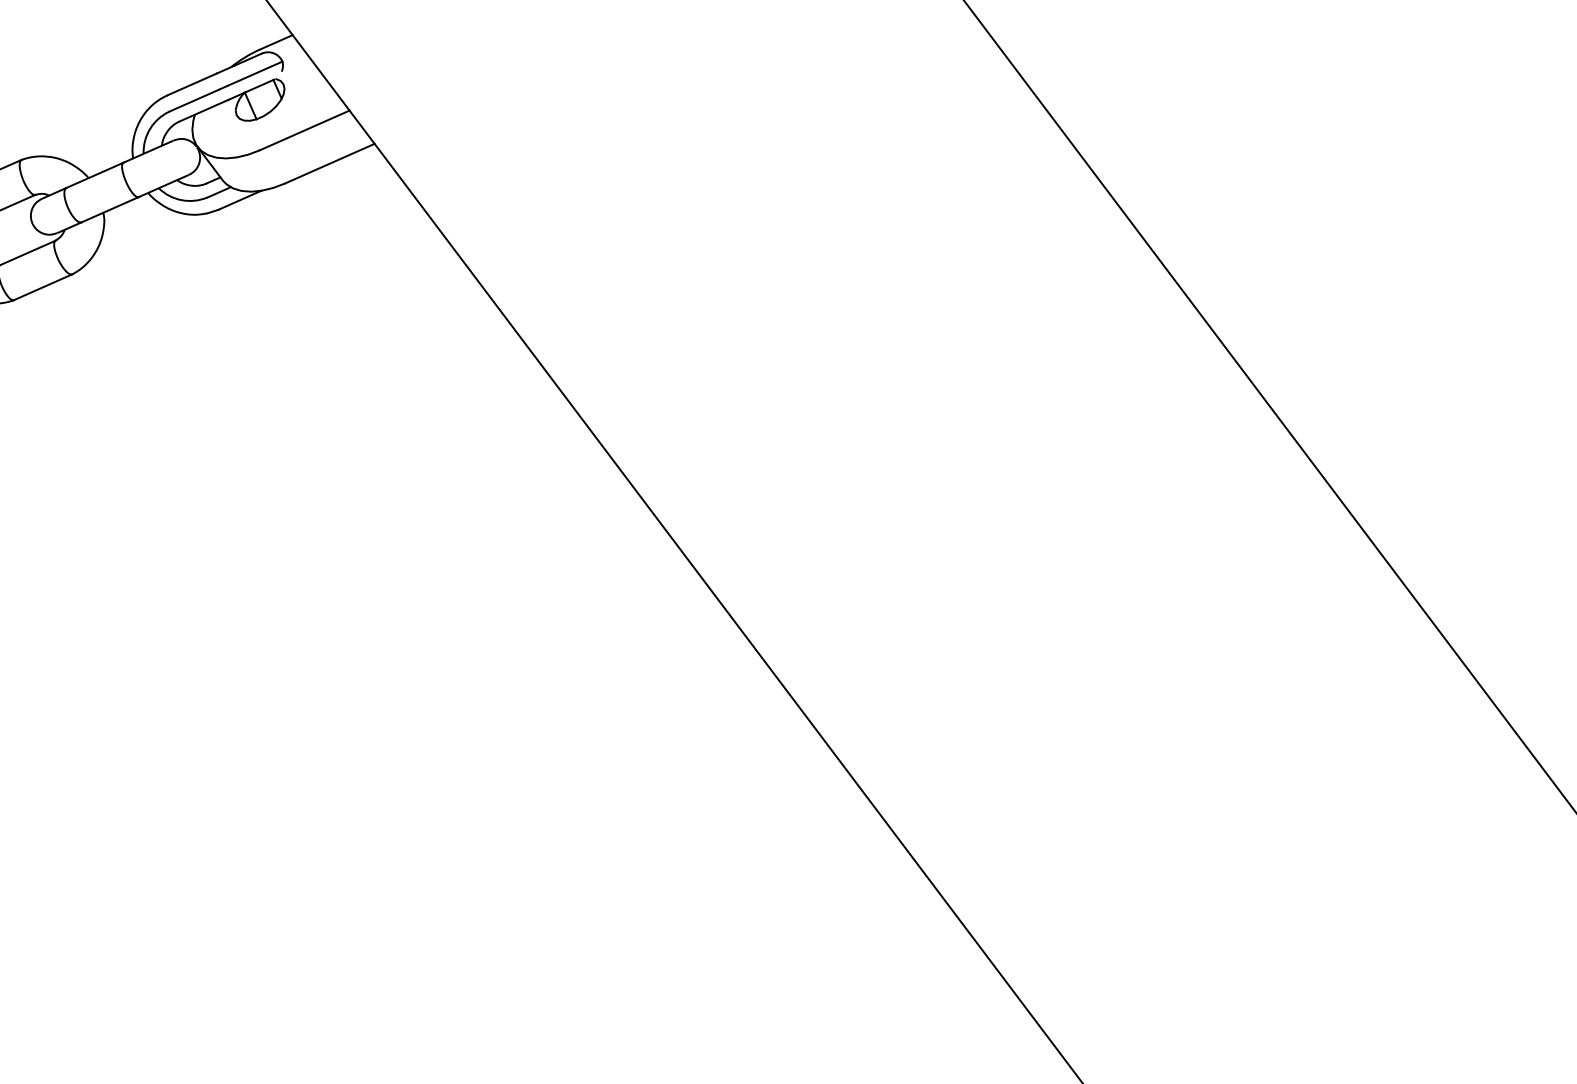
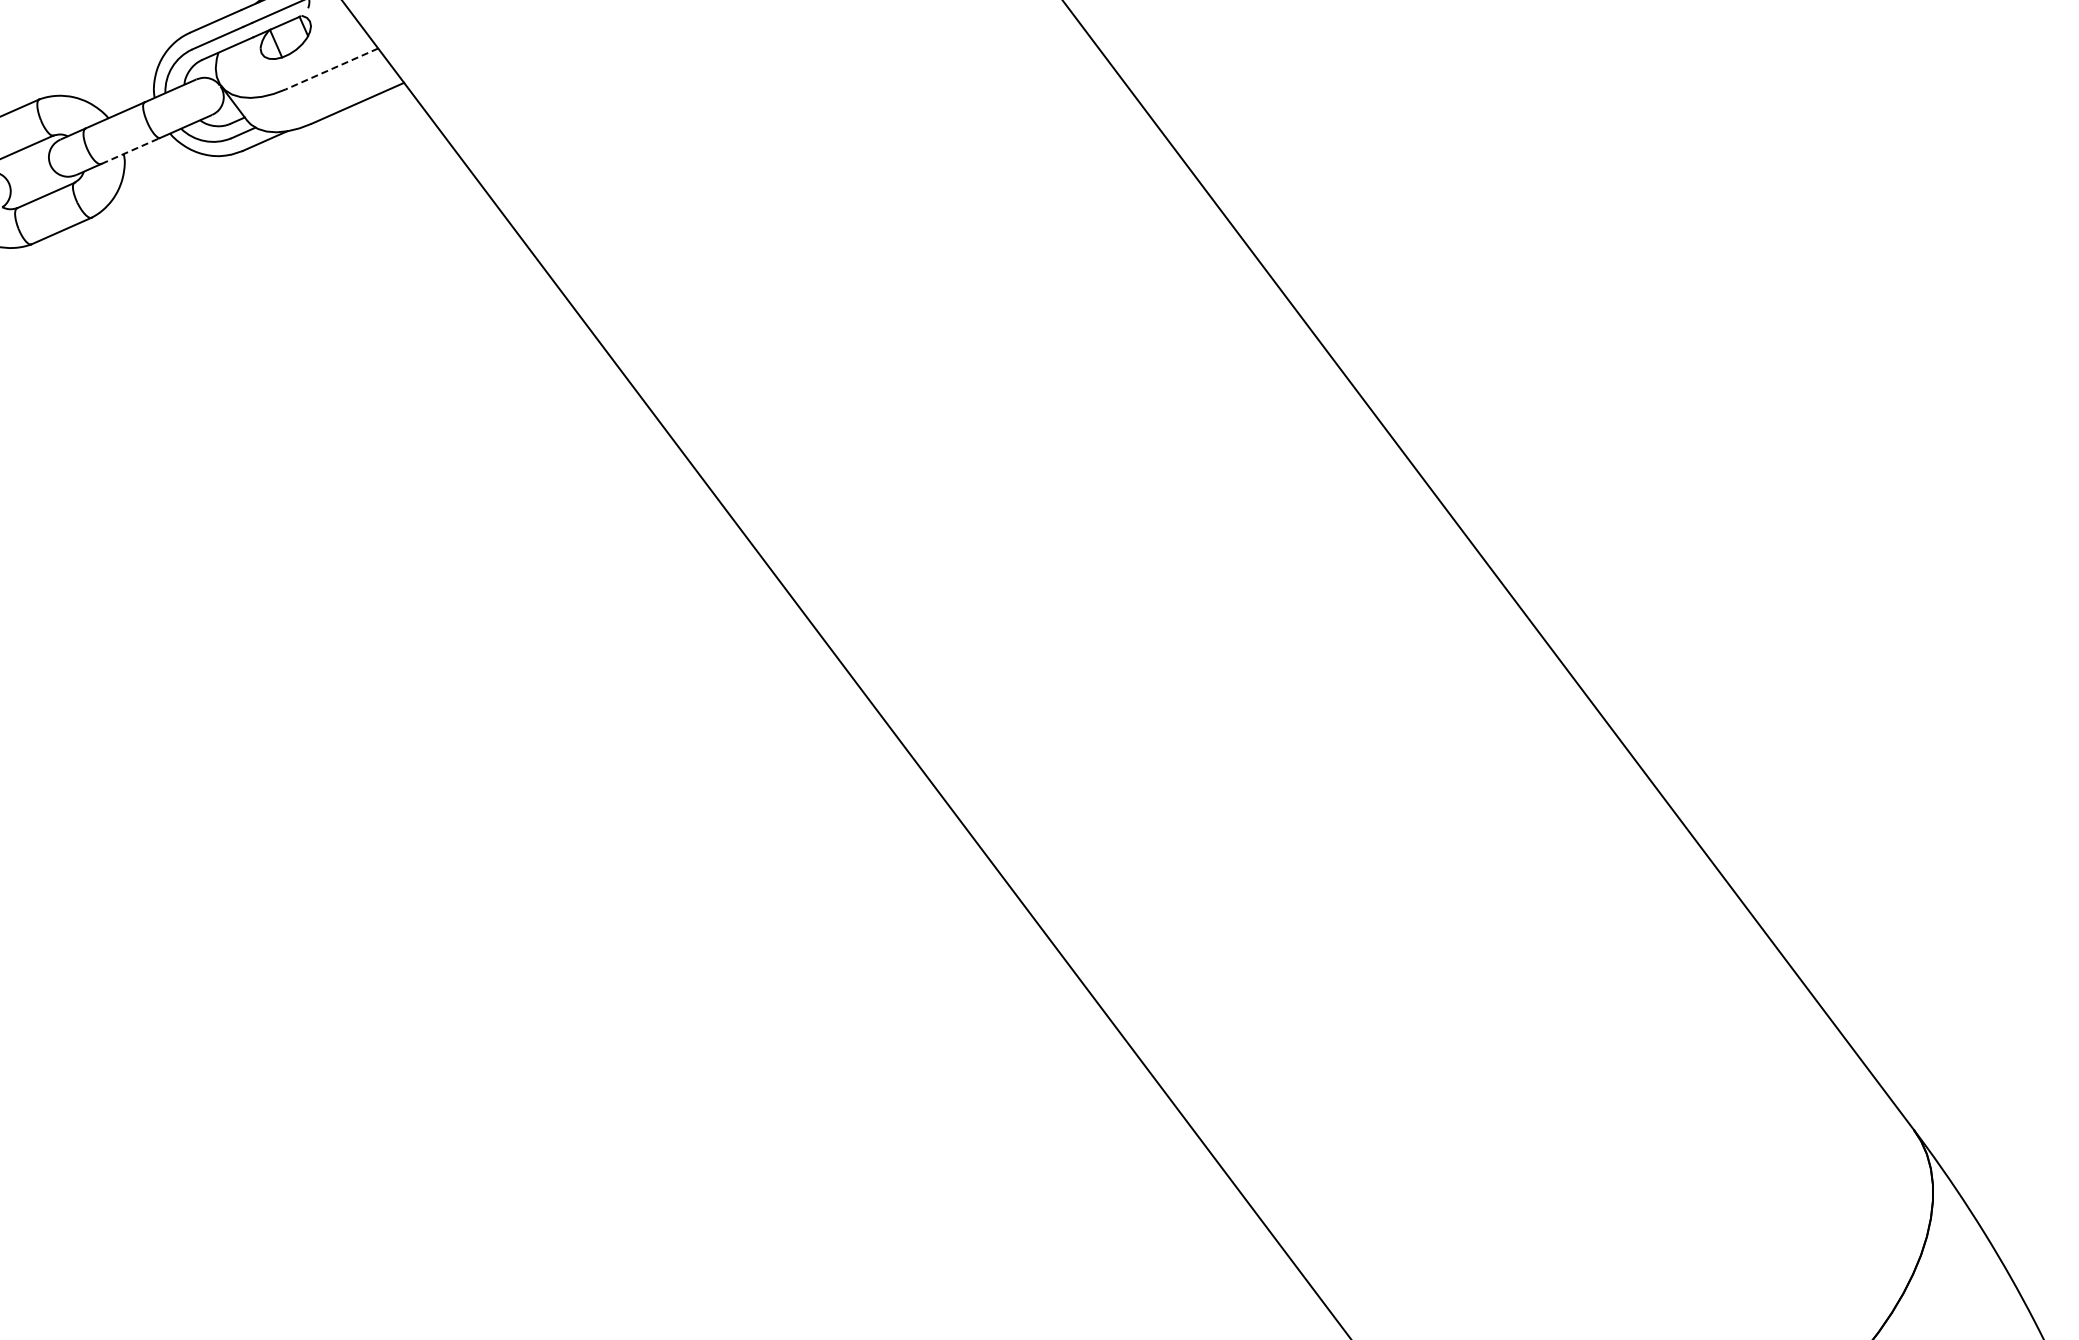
line: (305, 129) -> (332, 68), solid -> dashed
line: (110, 209) -> (131, 150), solid -> dashed

